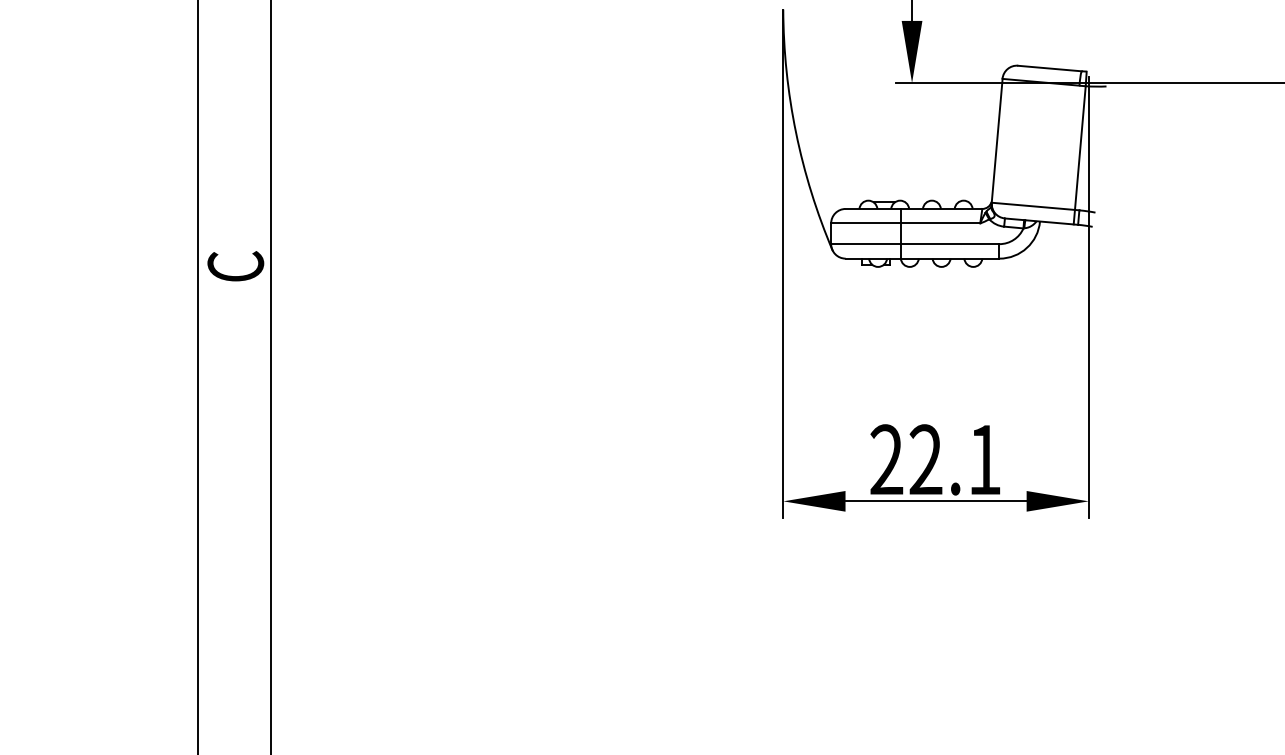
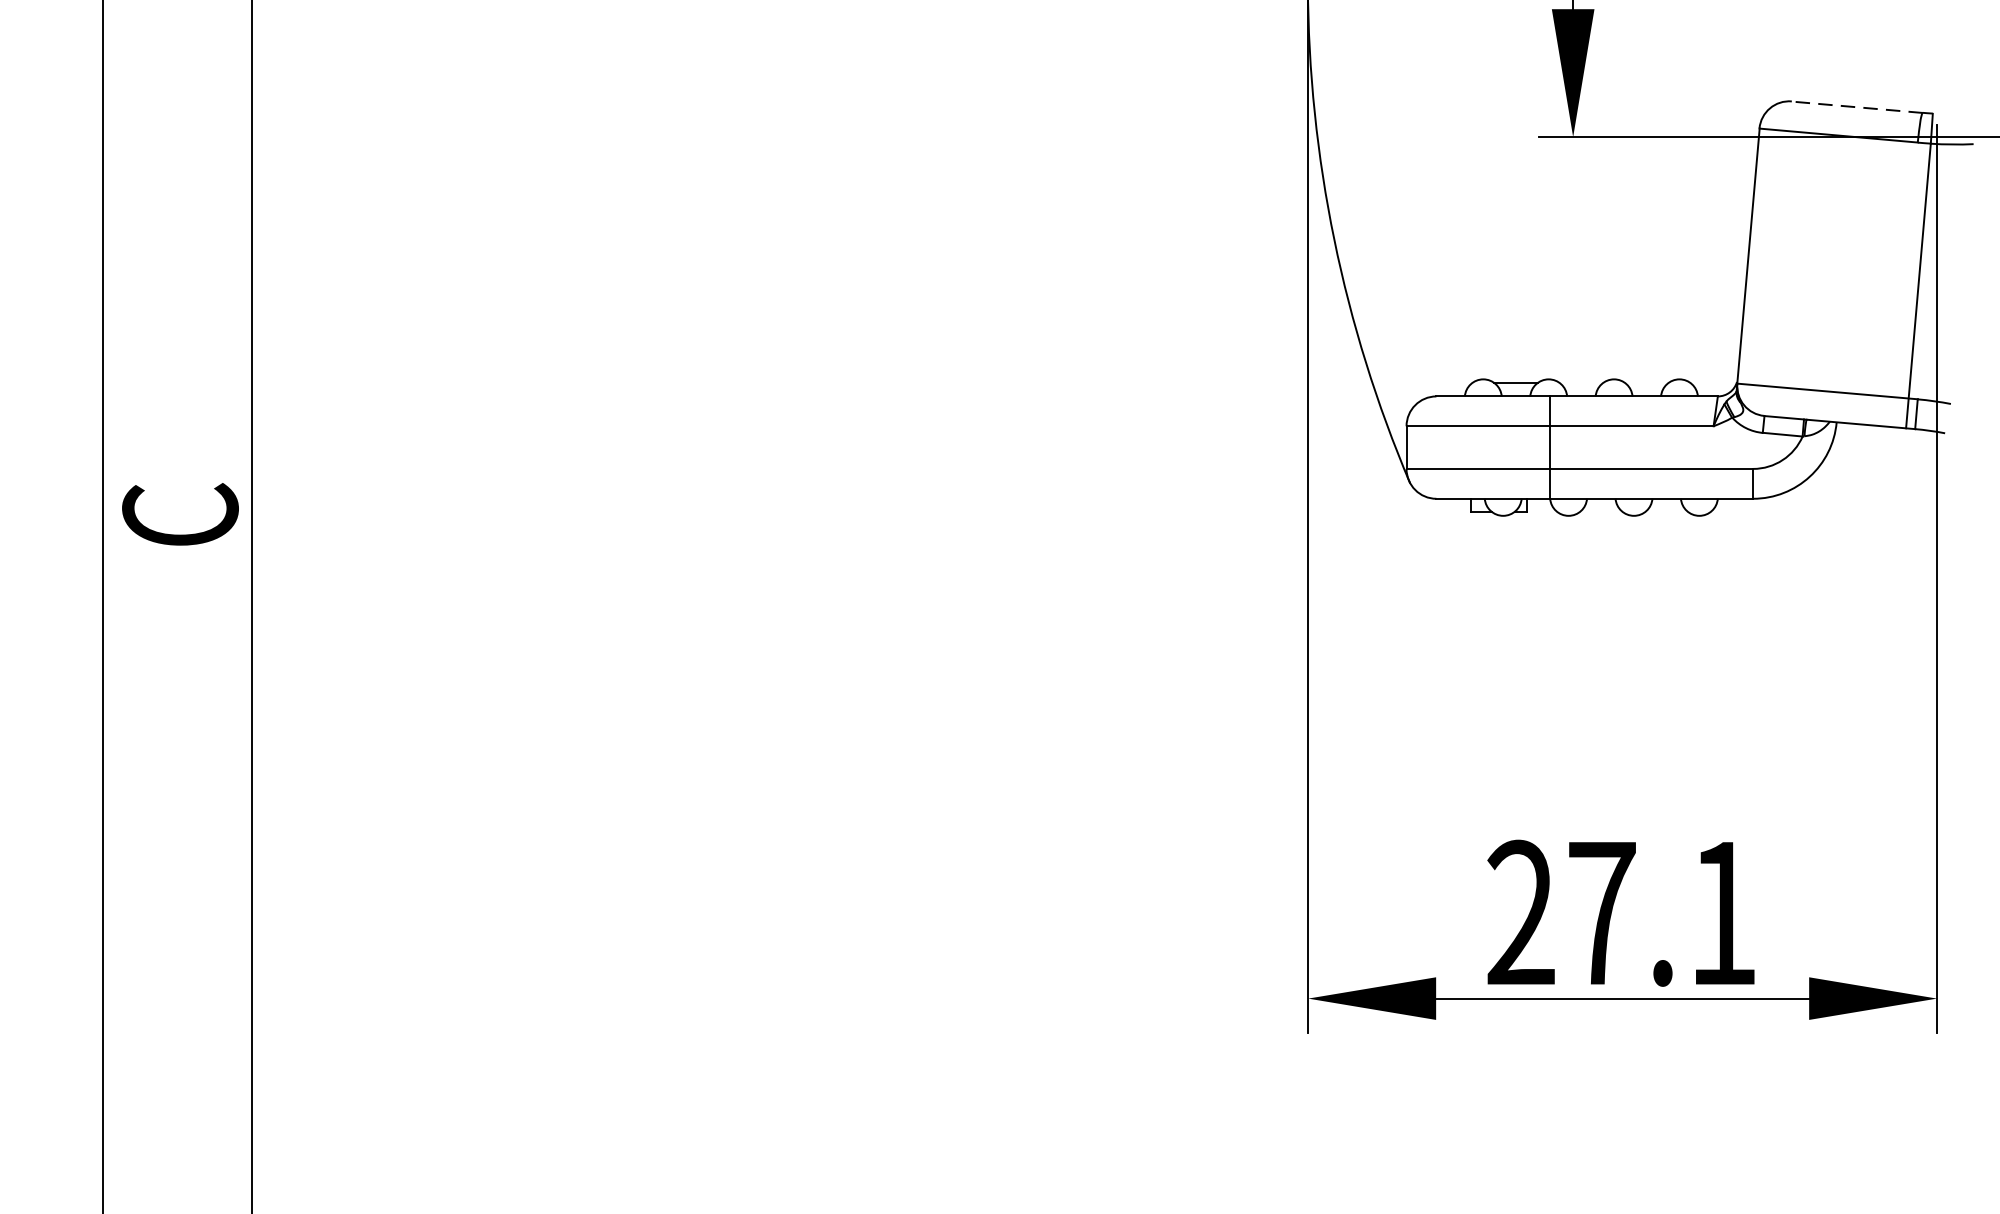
line: (1050, 68) -> (1858, 107), solid -> dashed
text: (925, 459) -> (1600, 912), 22.1 -> 27.1

